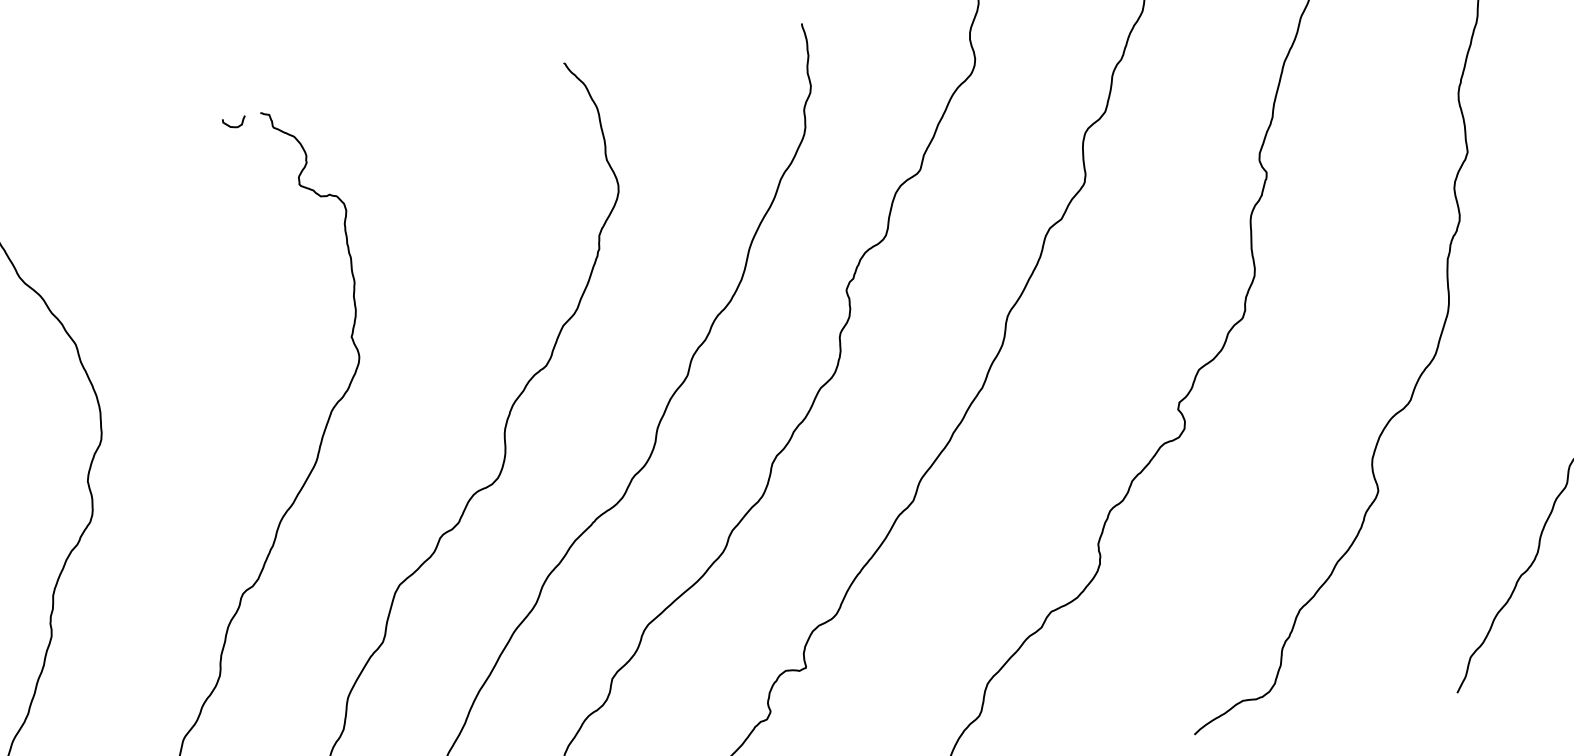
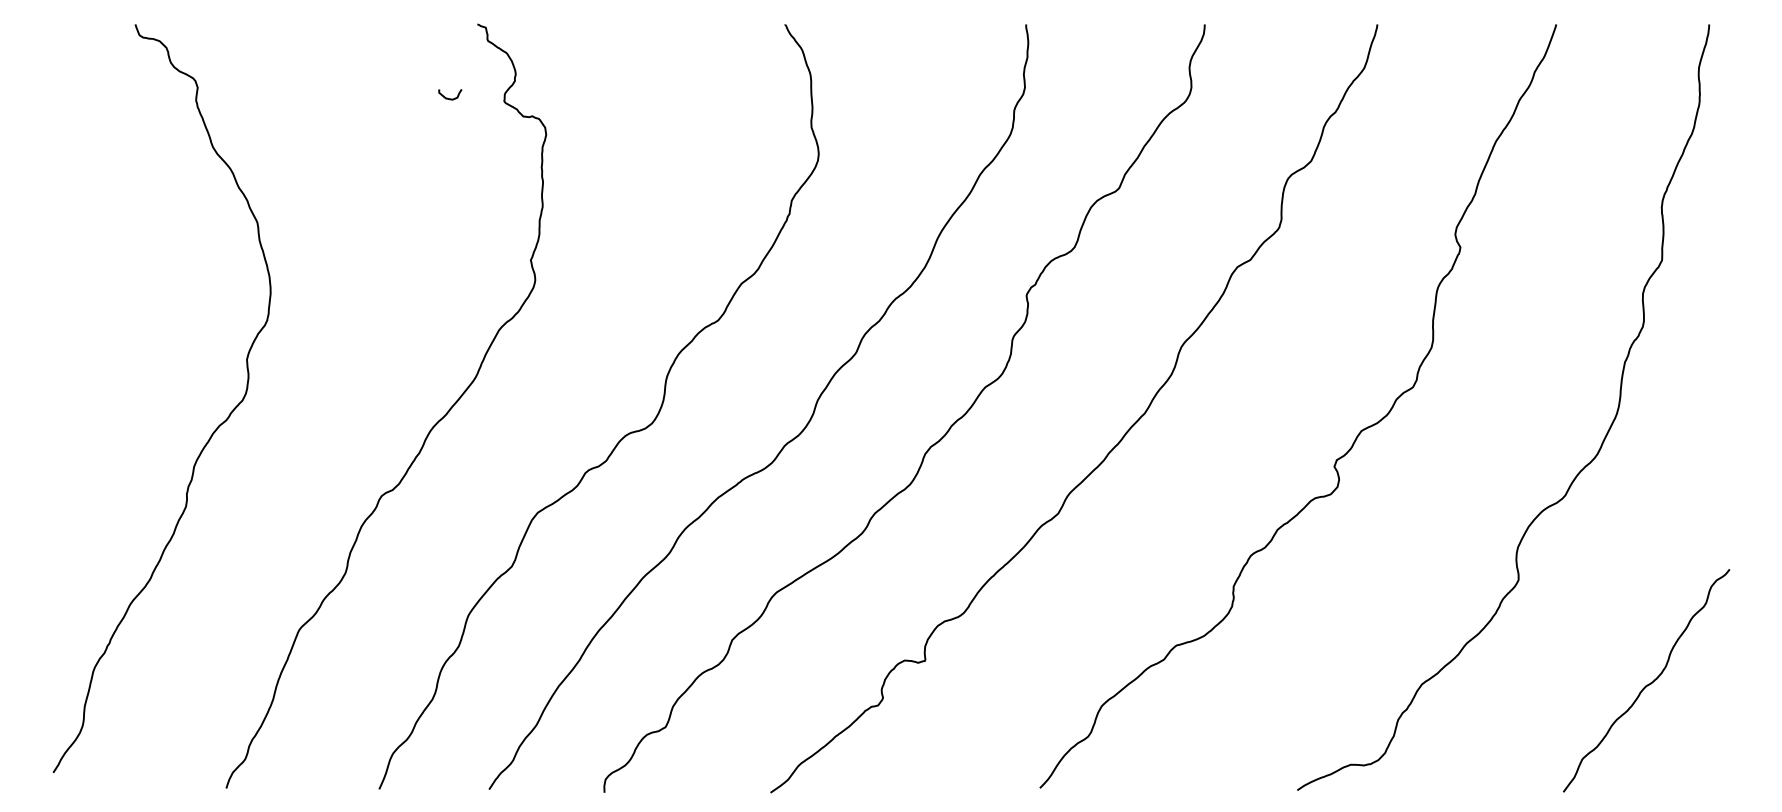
curve: (235, 126) -> (450, 98), moved

